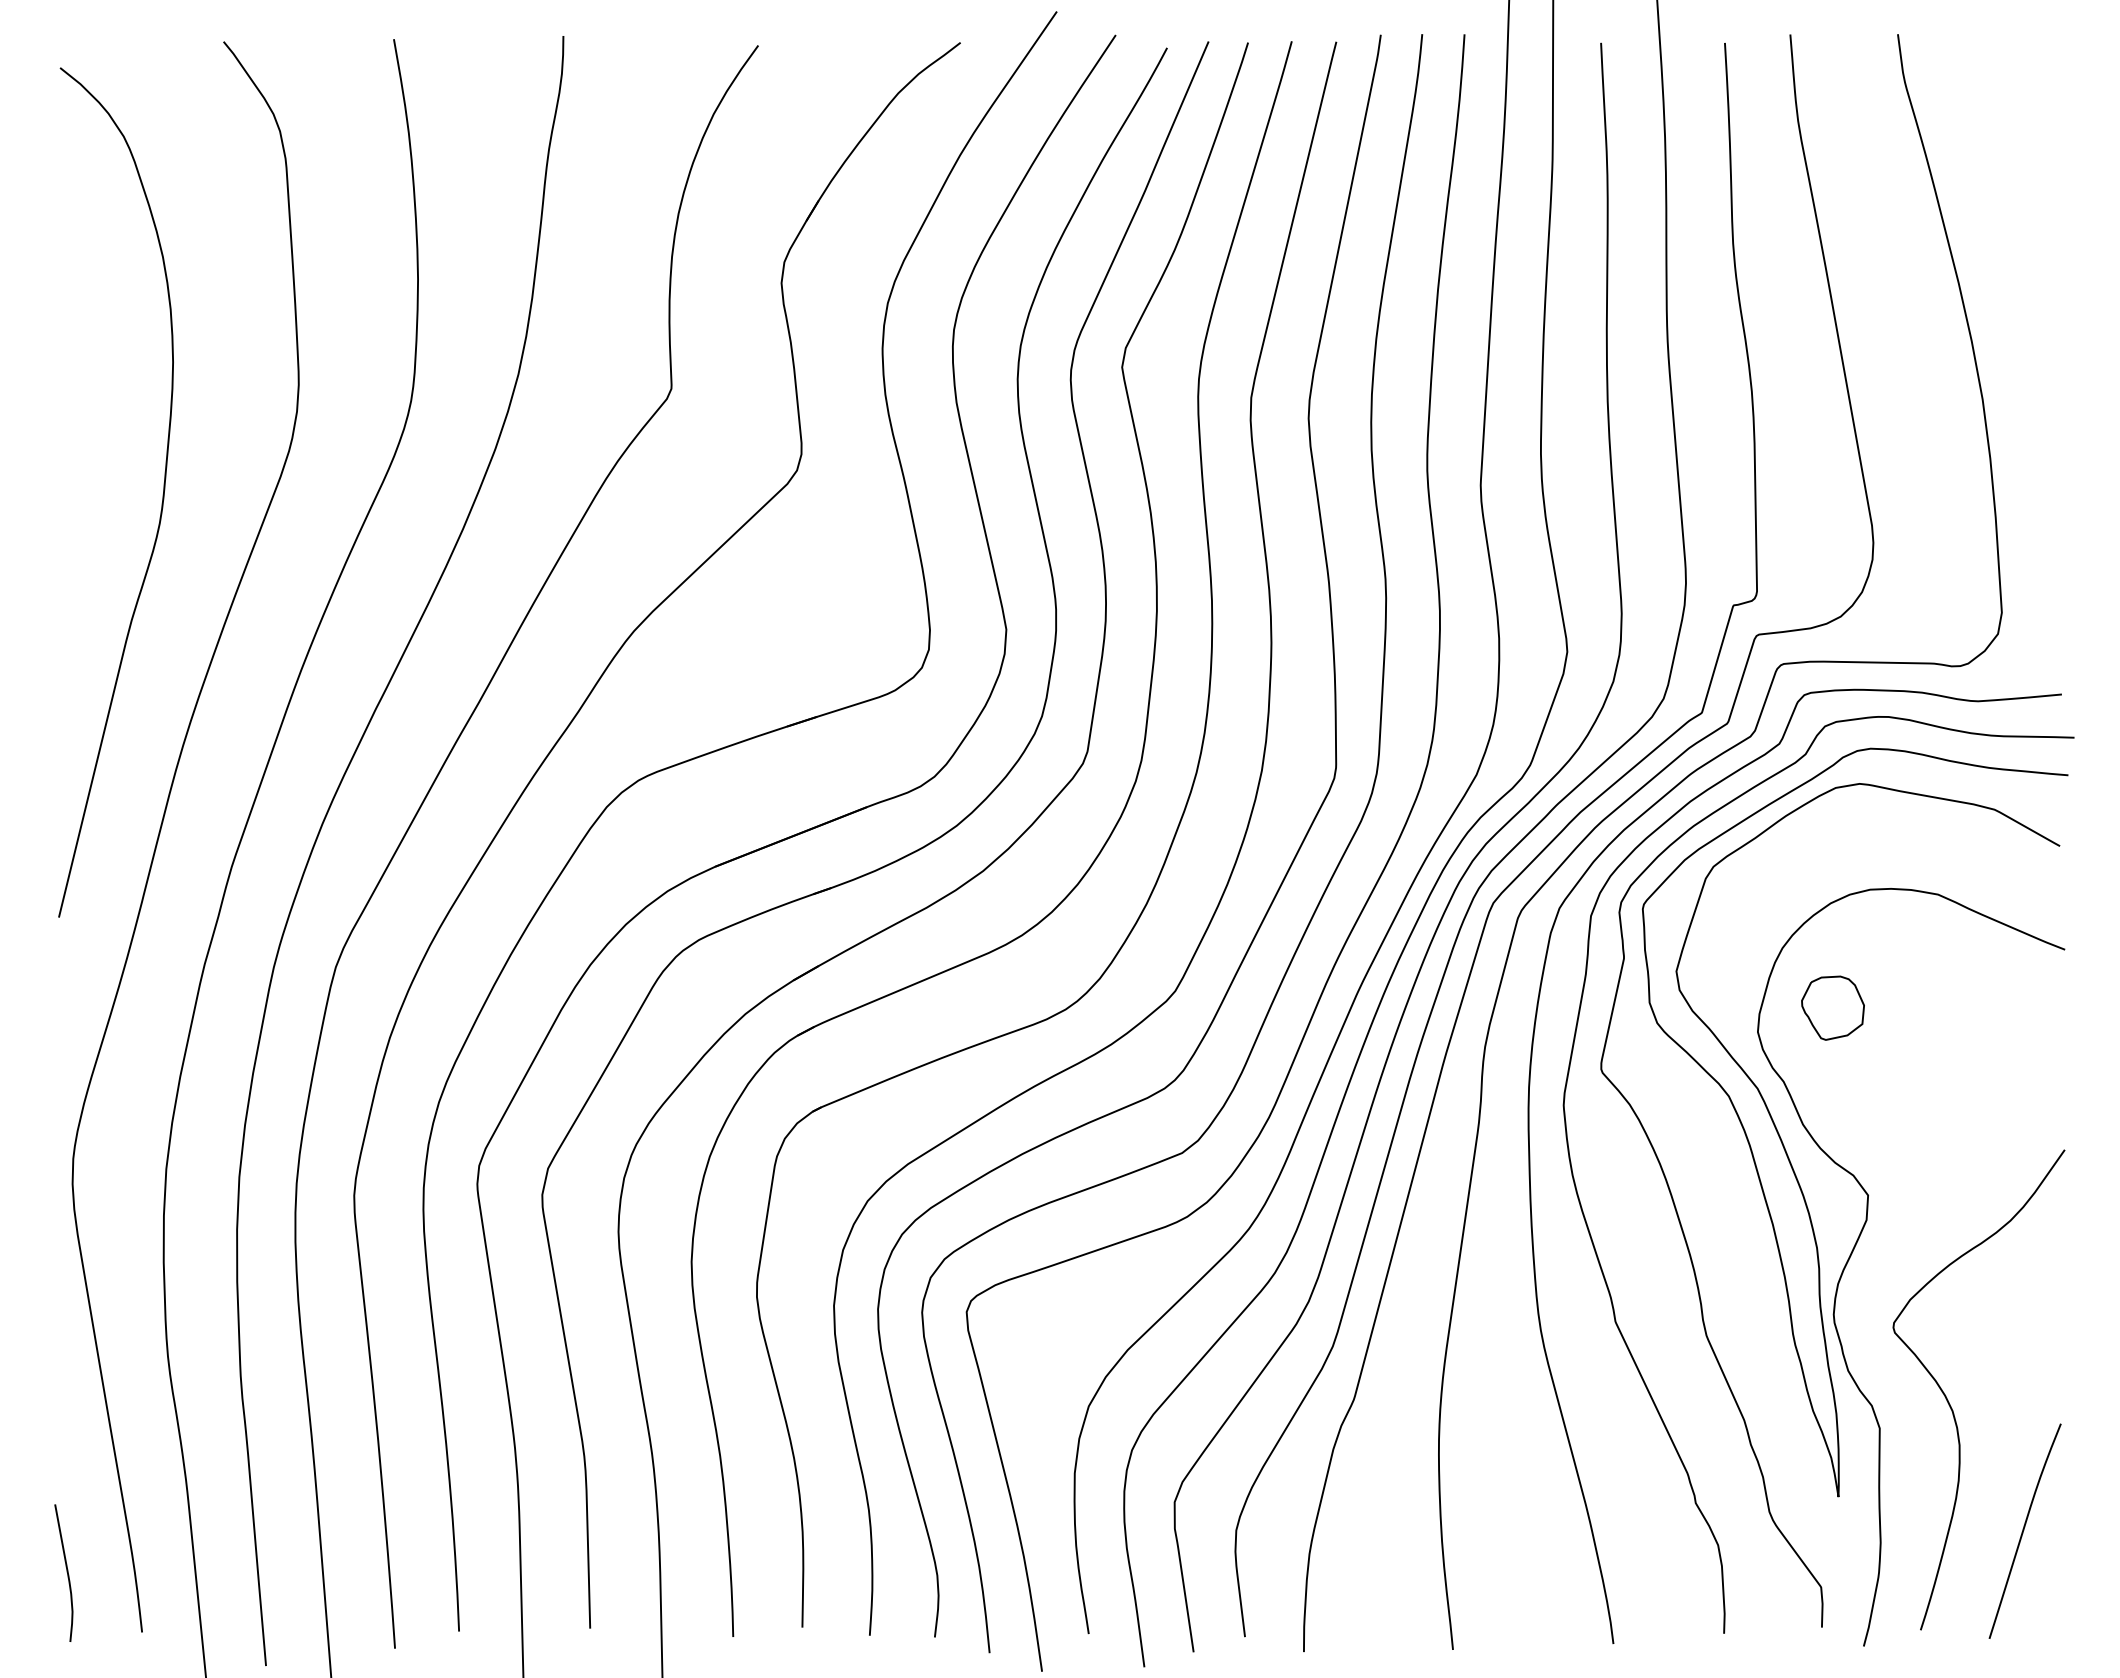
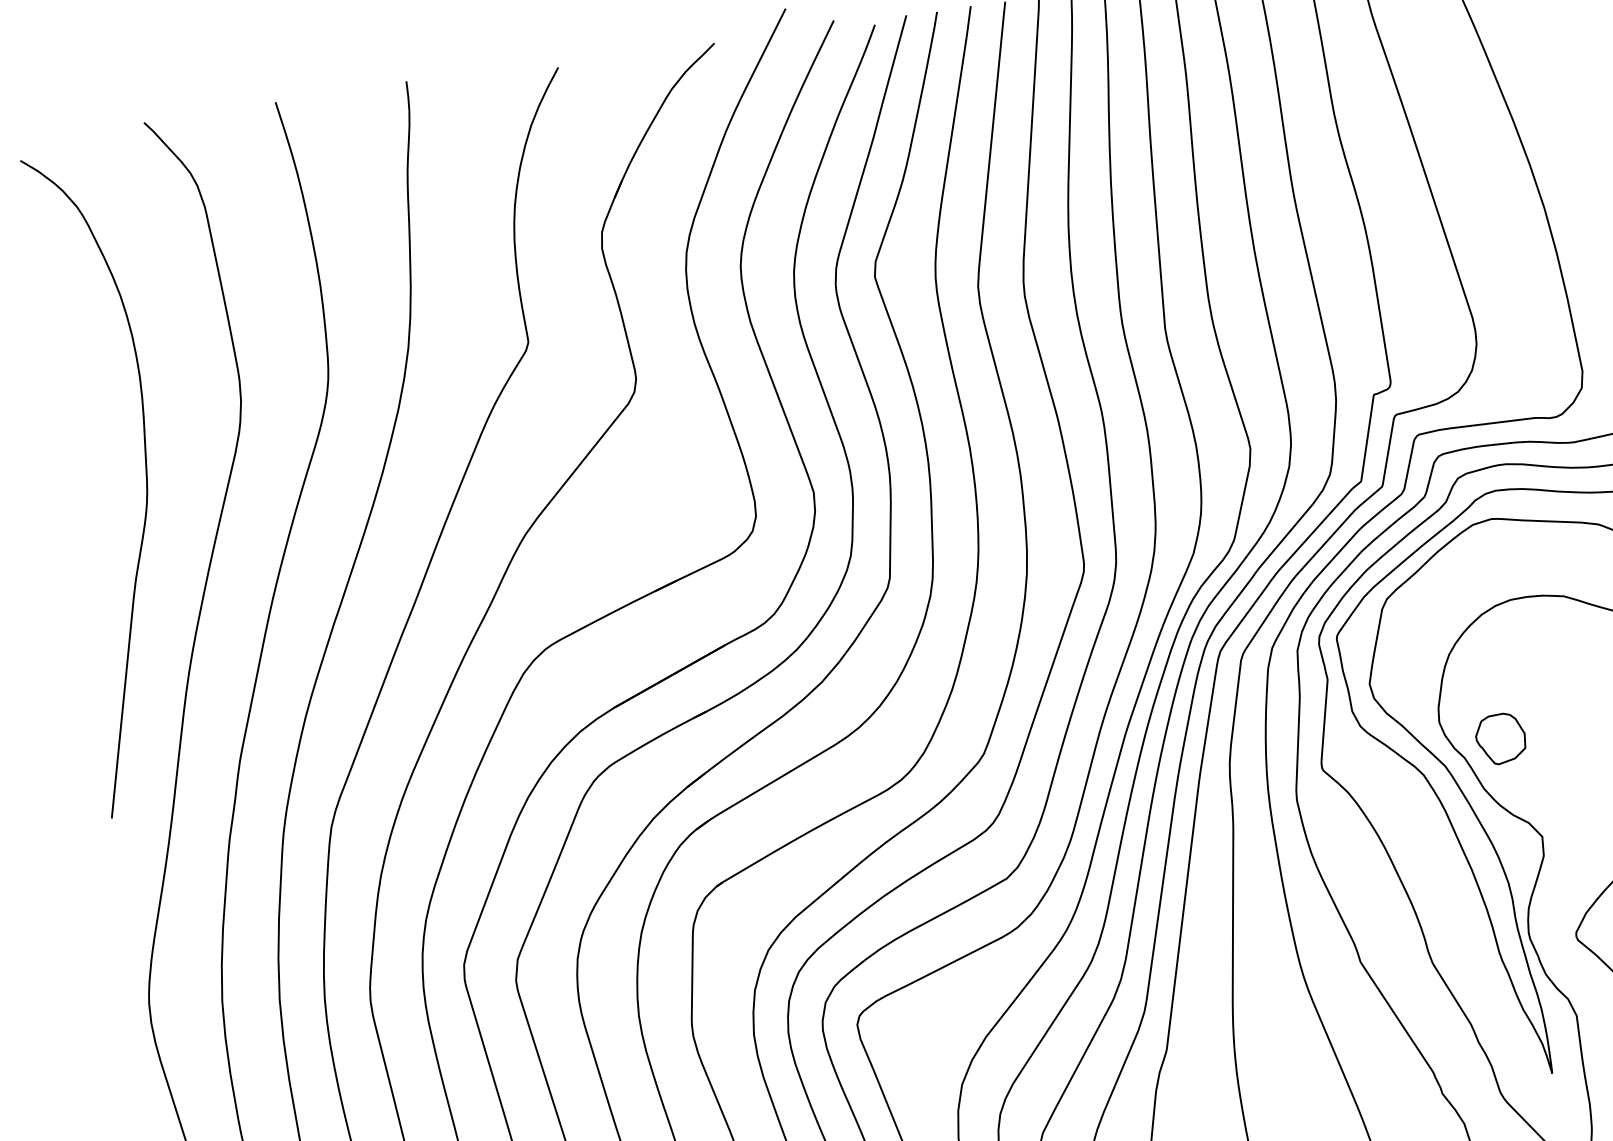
part: (1832, 1007) -> (1500, 738), moved

